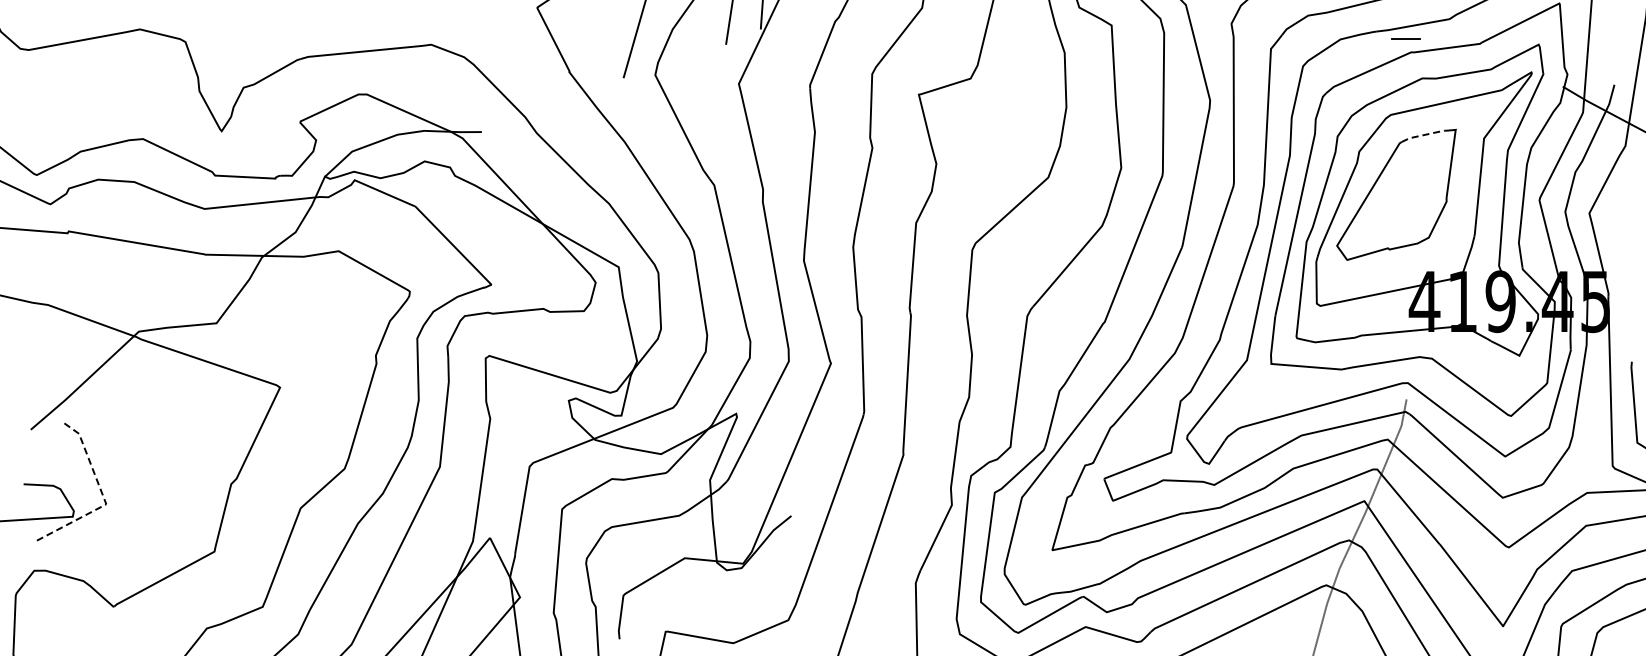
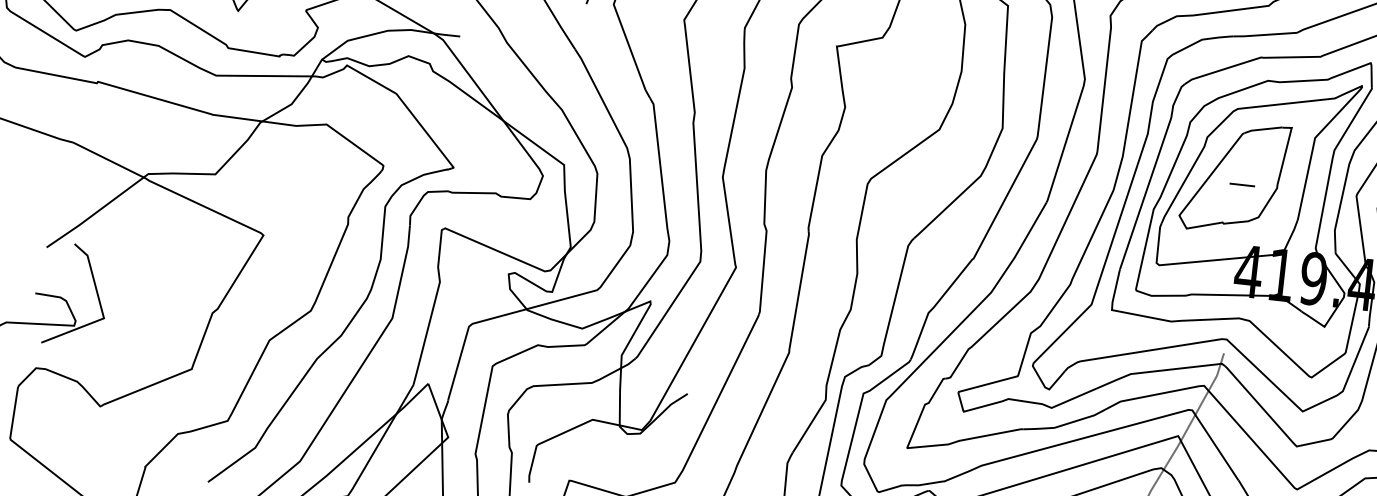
line: (1405, 38) -> (1242, 184), moved
line: (1423, 135) -> (1263, 129), dashed -> solid
line: (103, 495) -> (102, 310), dashed -> solid

